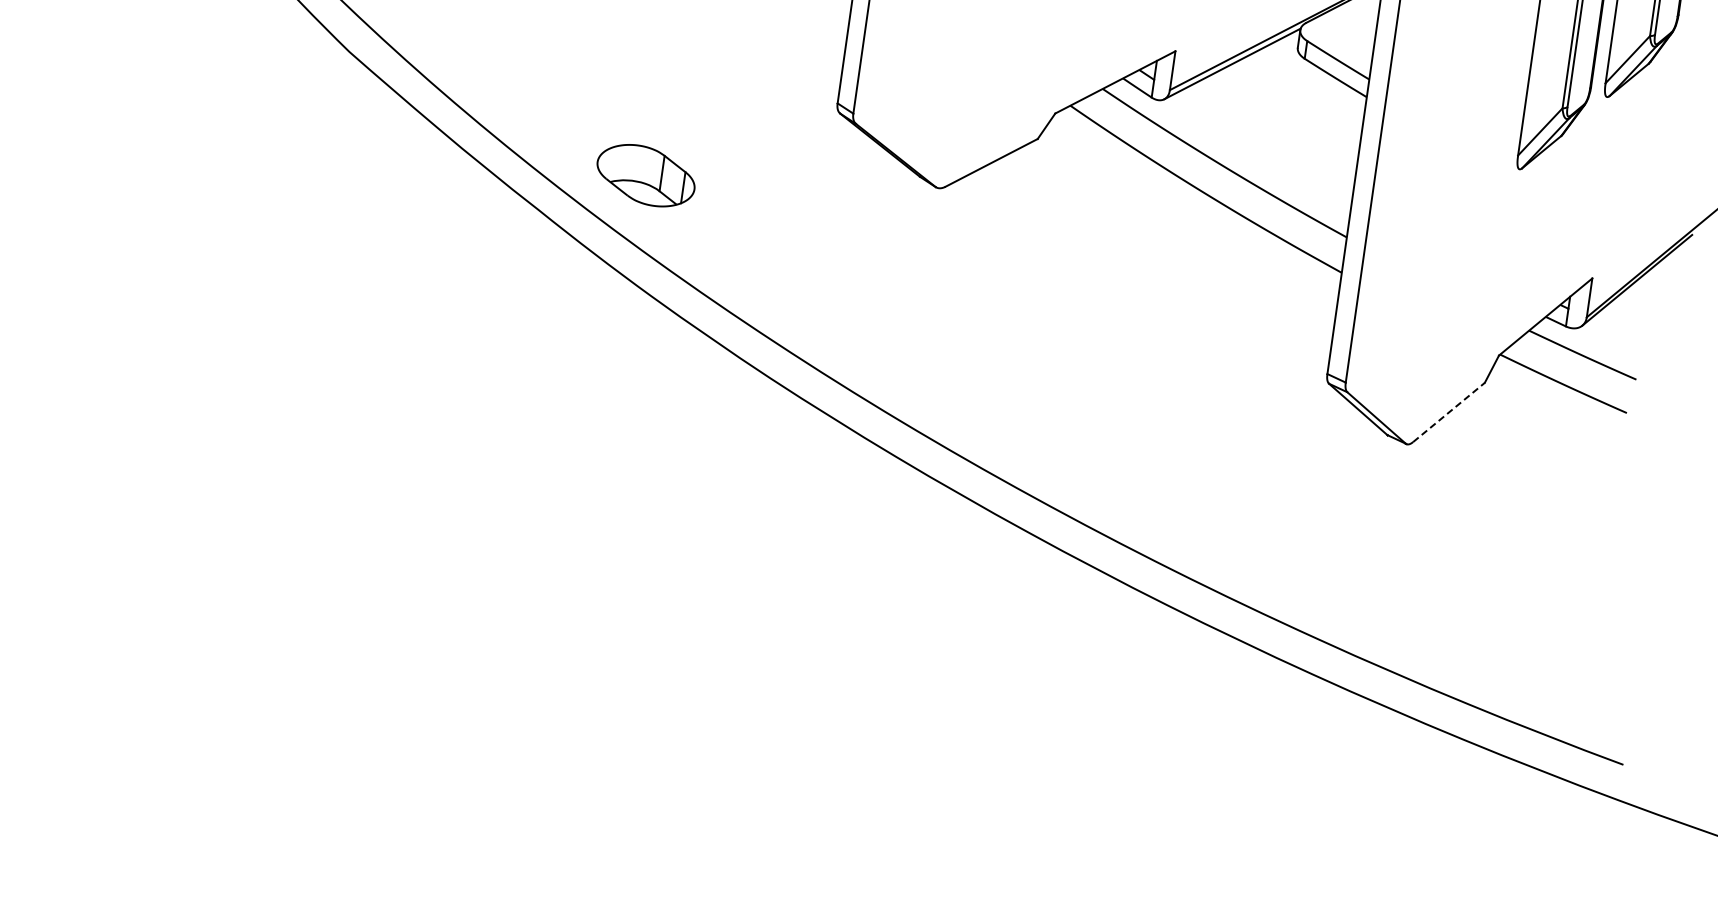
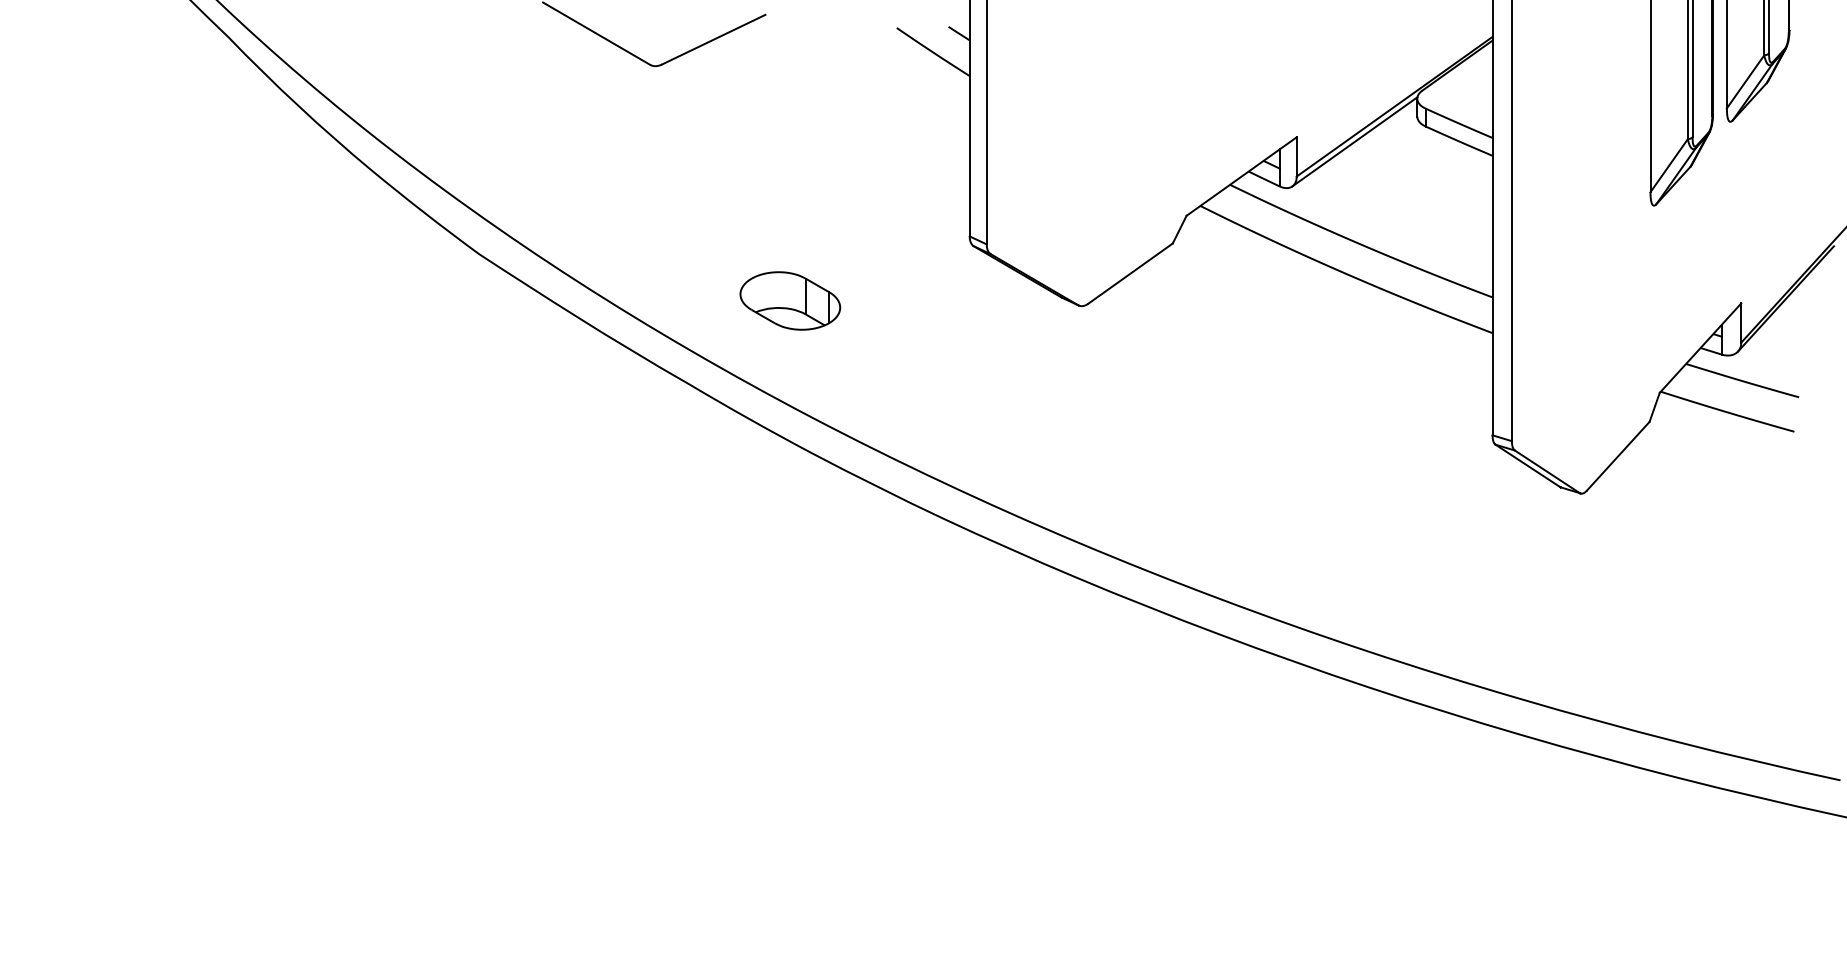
part: (646, 175) -> (790, 300), moved
line: (1449, 411) -> (1618, 455), dashed -> solid

